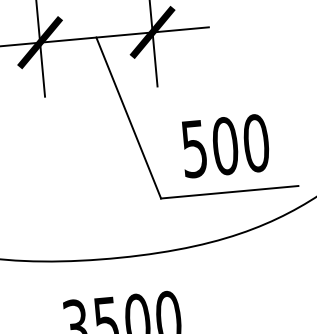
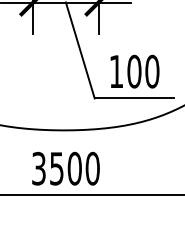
text: (192, 148) -> (115, 71), 500 -> 100

